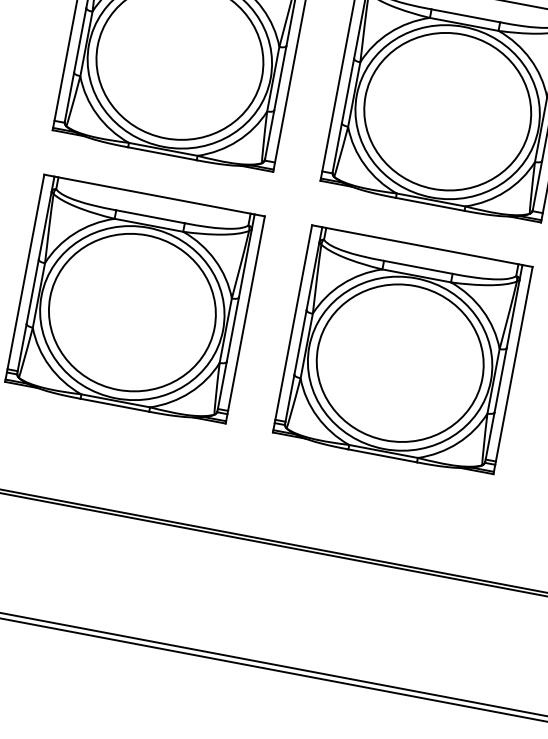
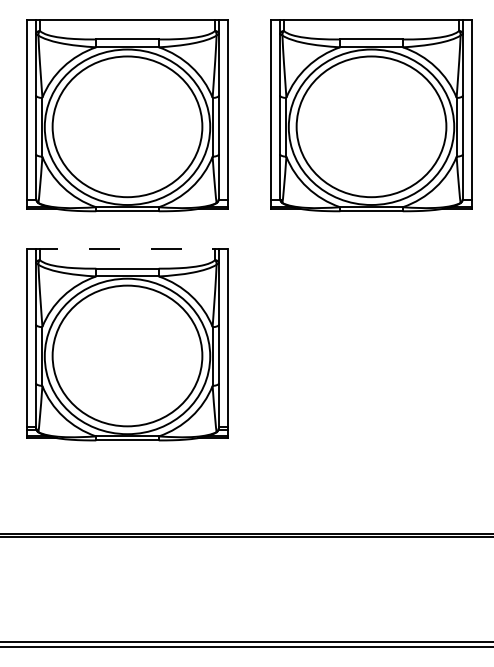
line: (155, 195) -> (128, 249), solid -> dashed
part: (402, 350) -> (371, 344), removed

